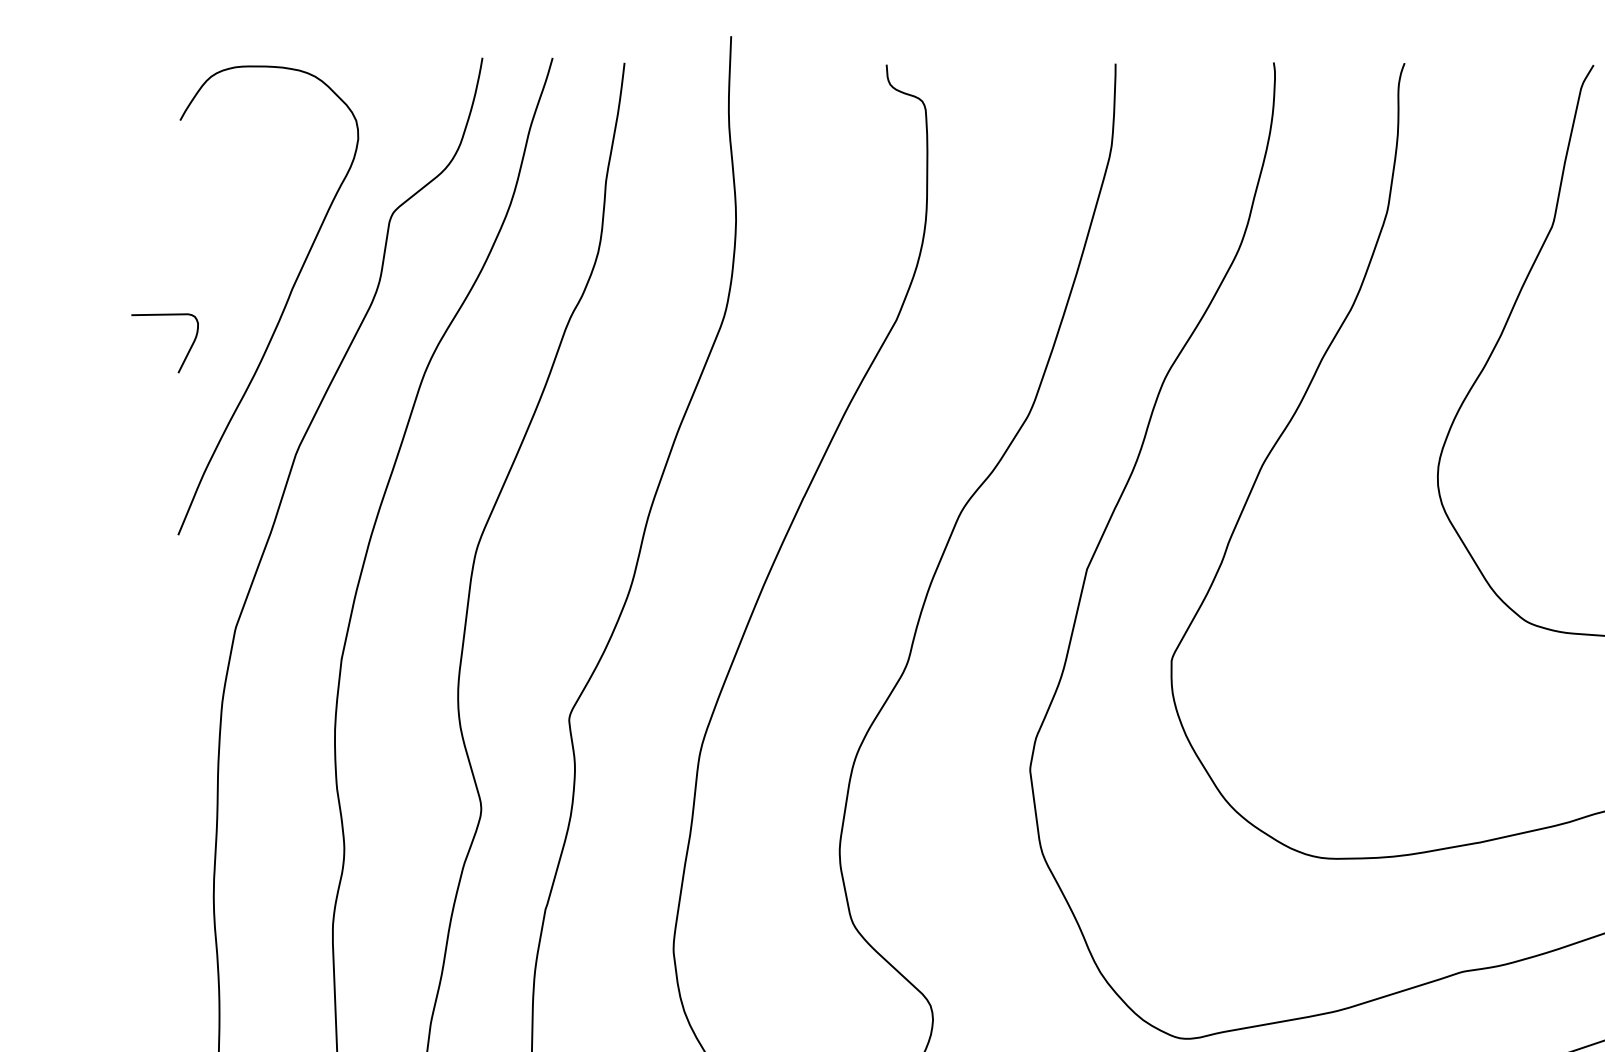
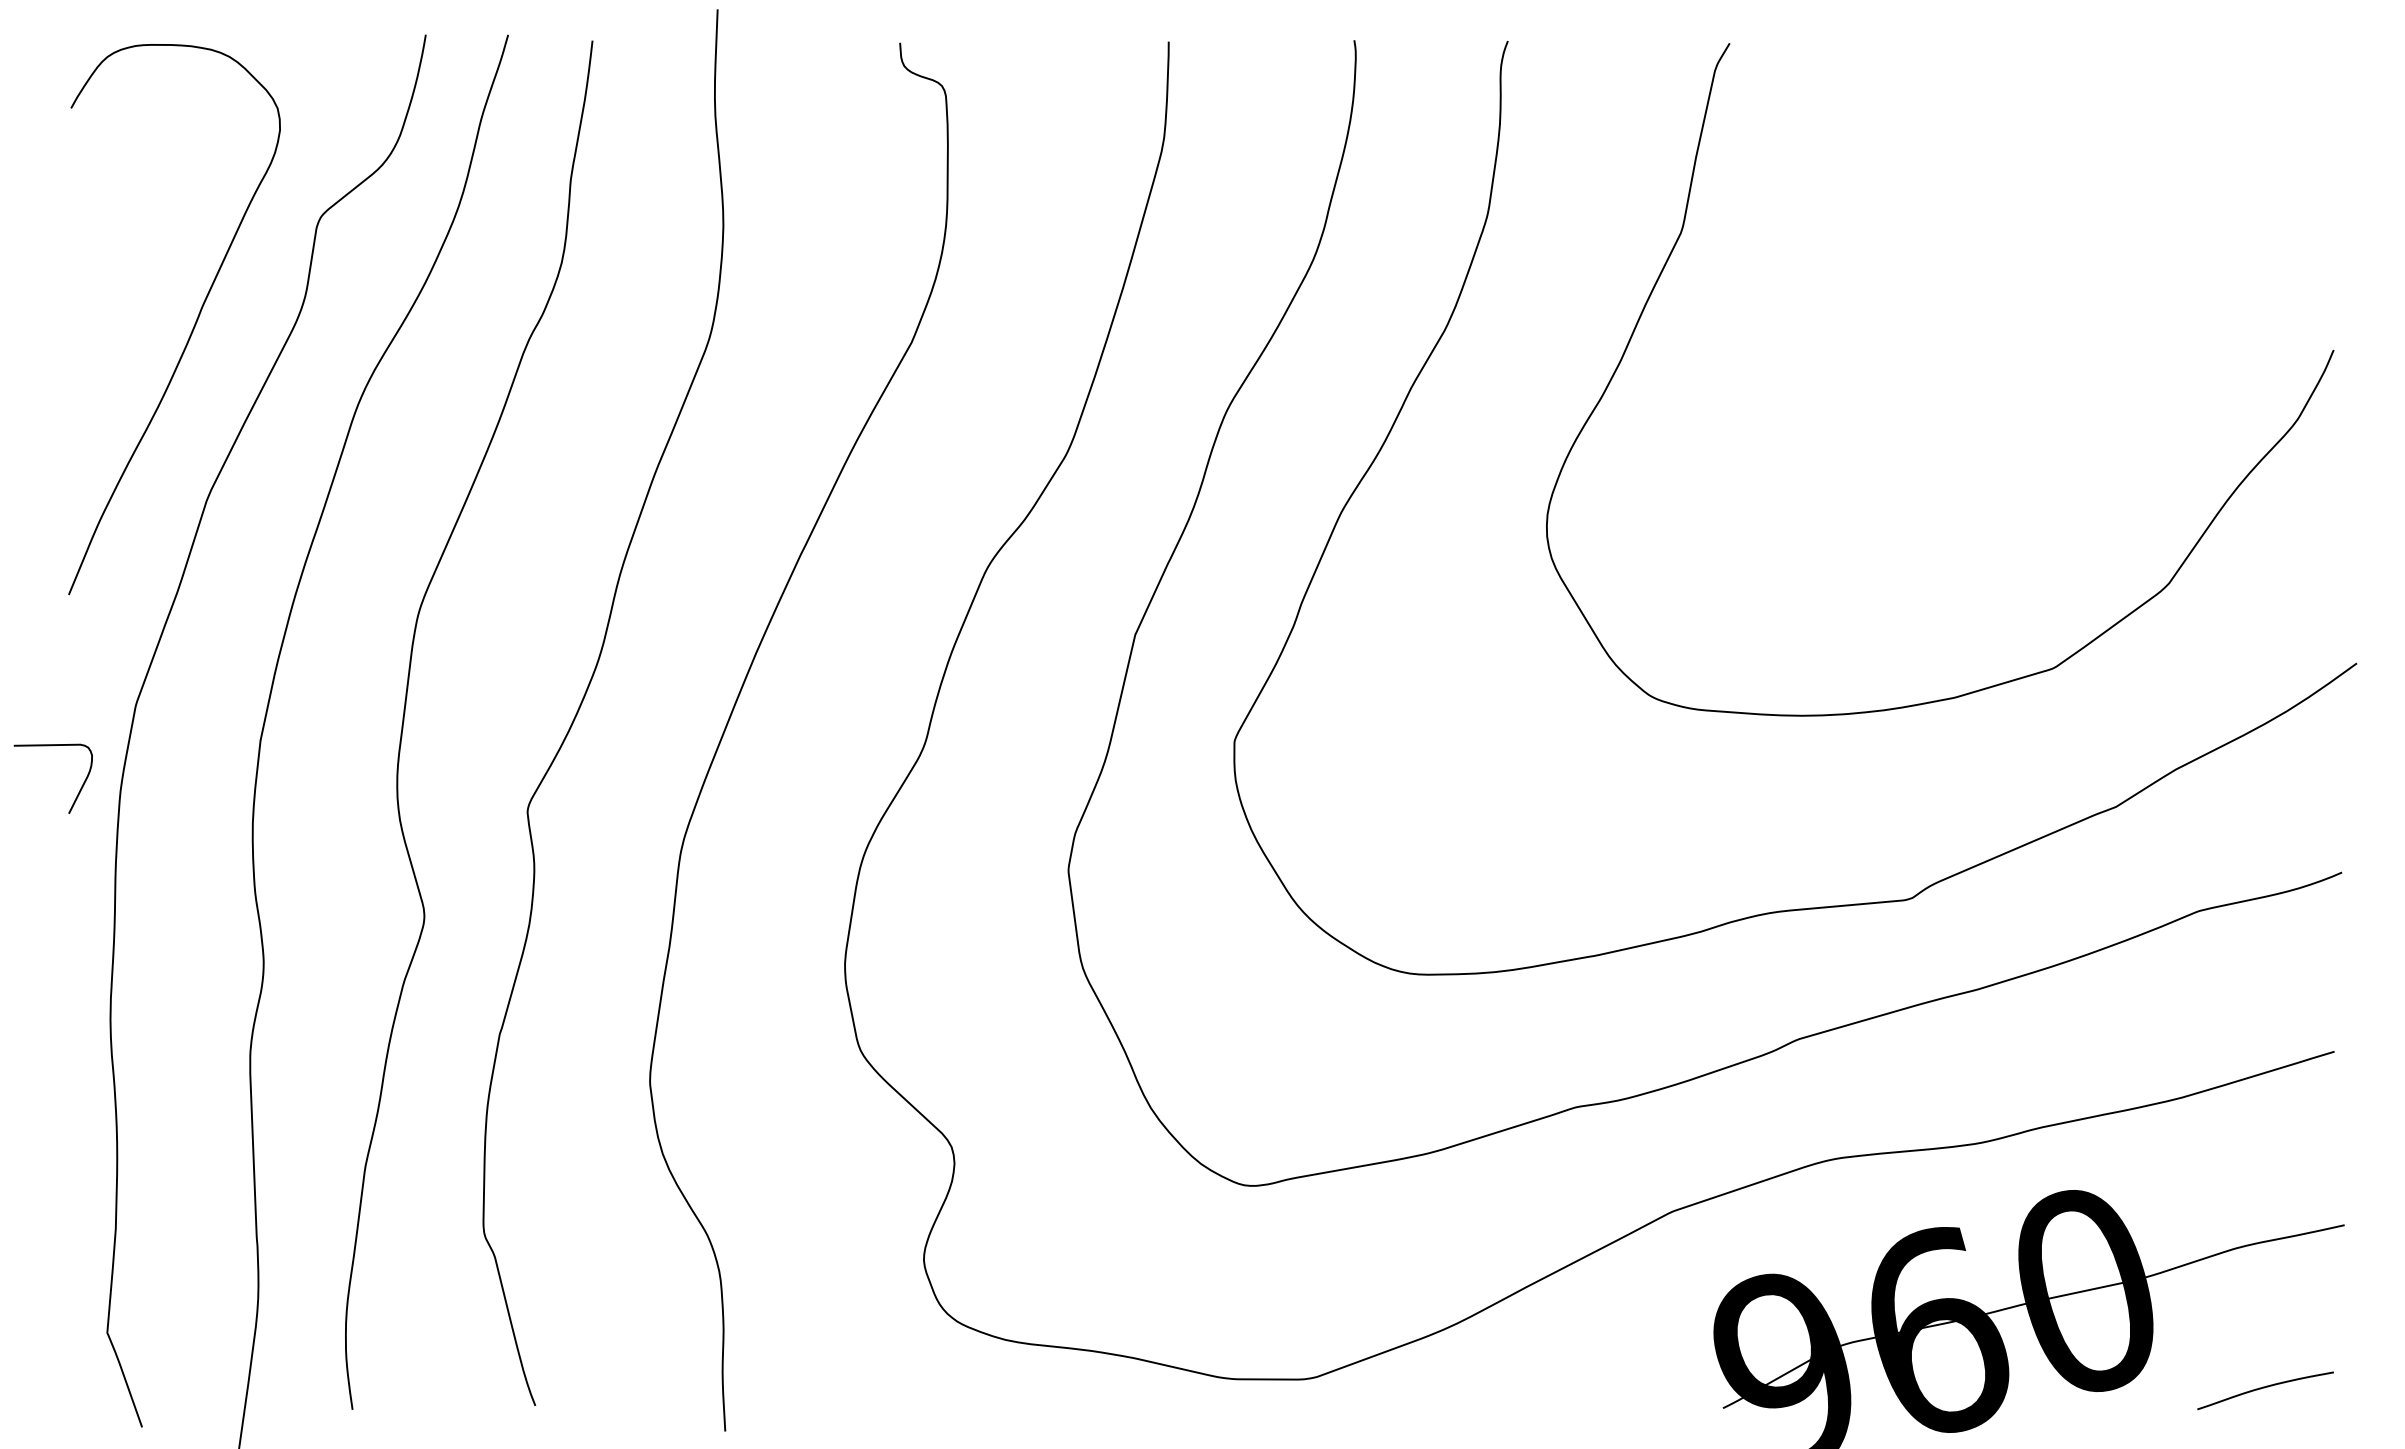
curve: (186, 355) -> (78, 792), moved

